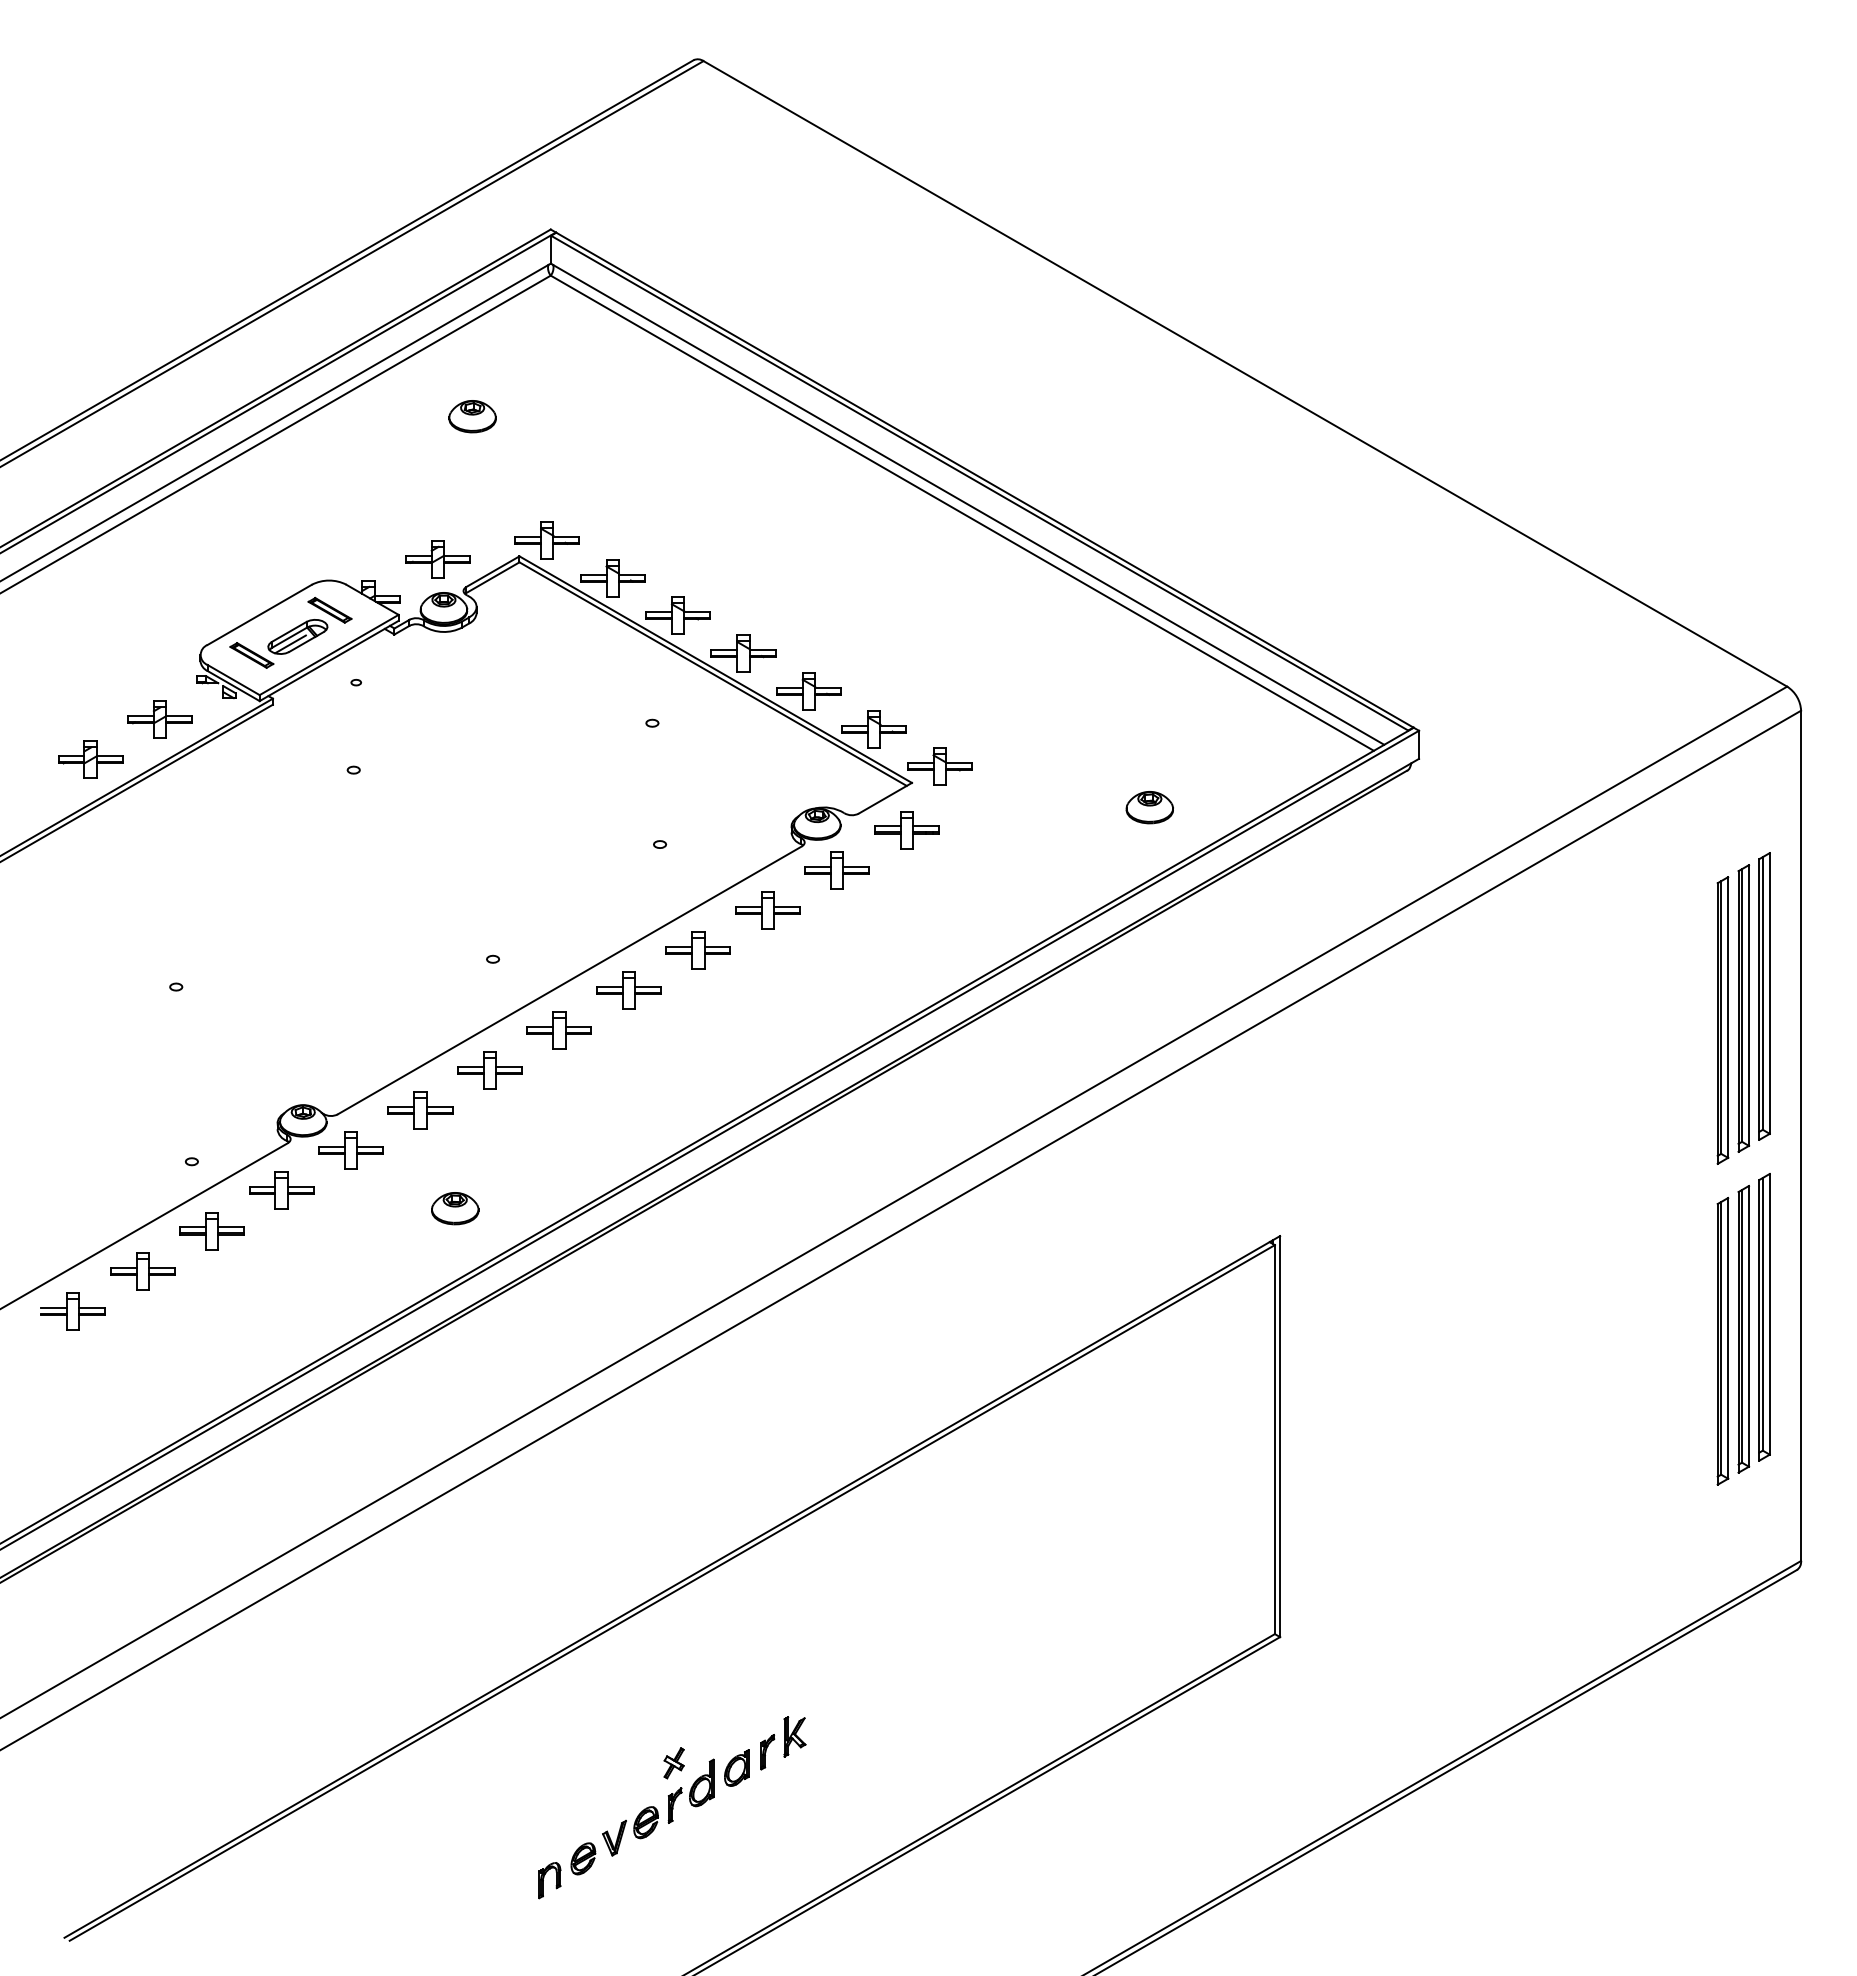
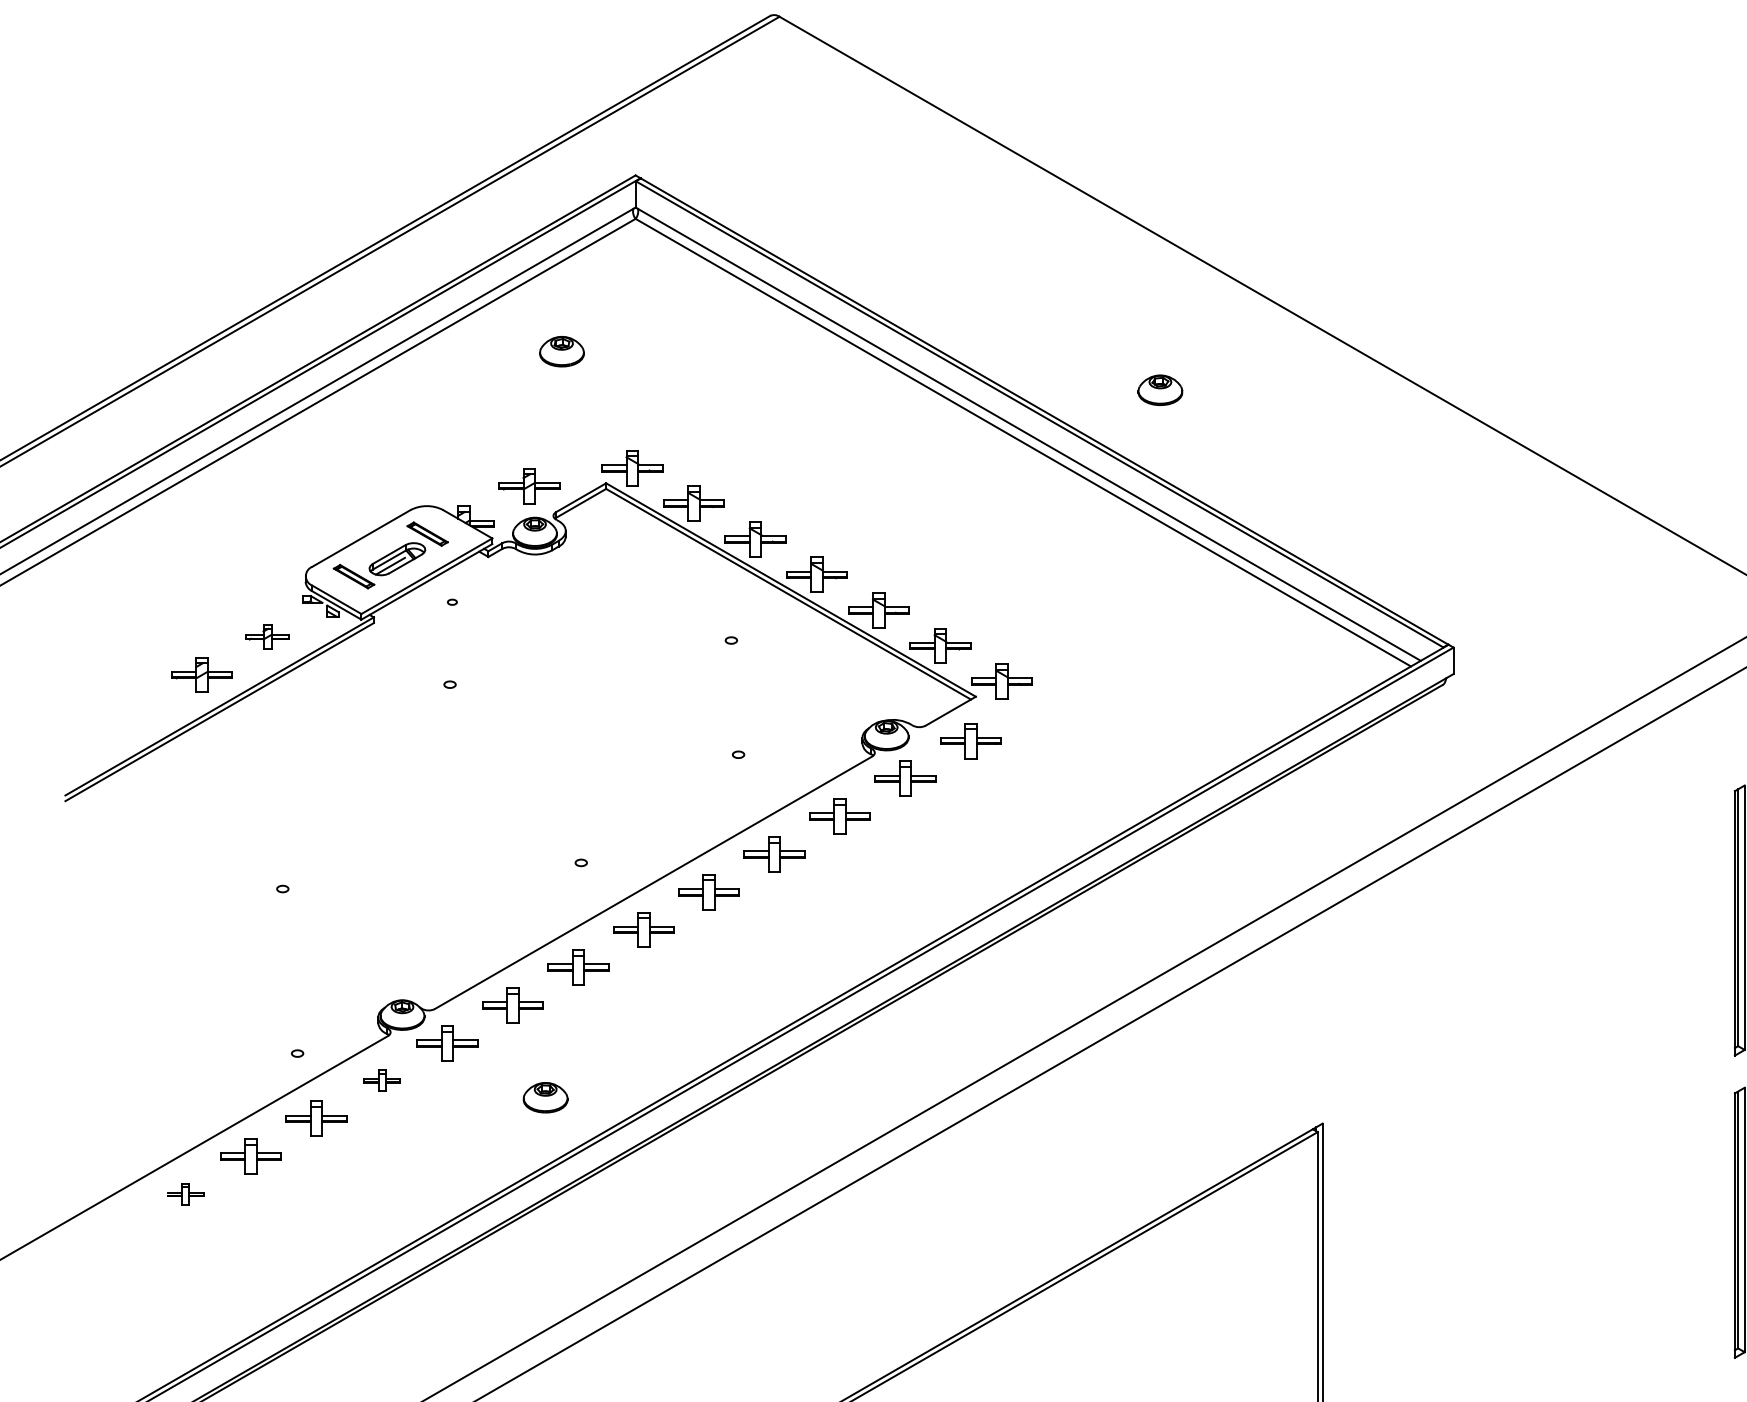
part: (159, 719) -> (267, 636), size x0.7
part: (1149, 807) -> (1160, 390), moved
part: (281, 1190) -> (381, 1080), size x0.6
part: (72, 1311) -> (185, 1194), size x0.6

